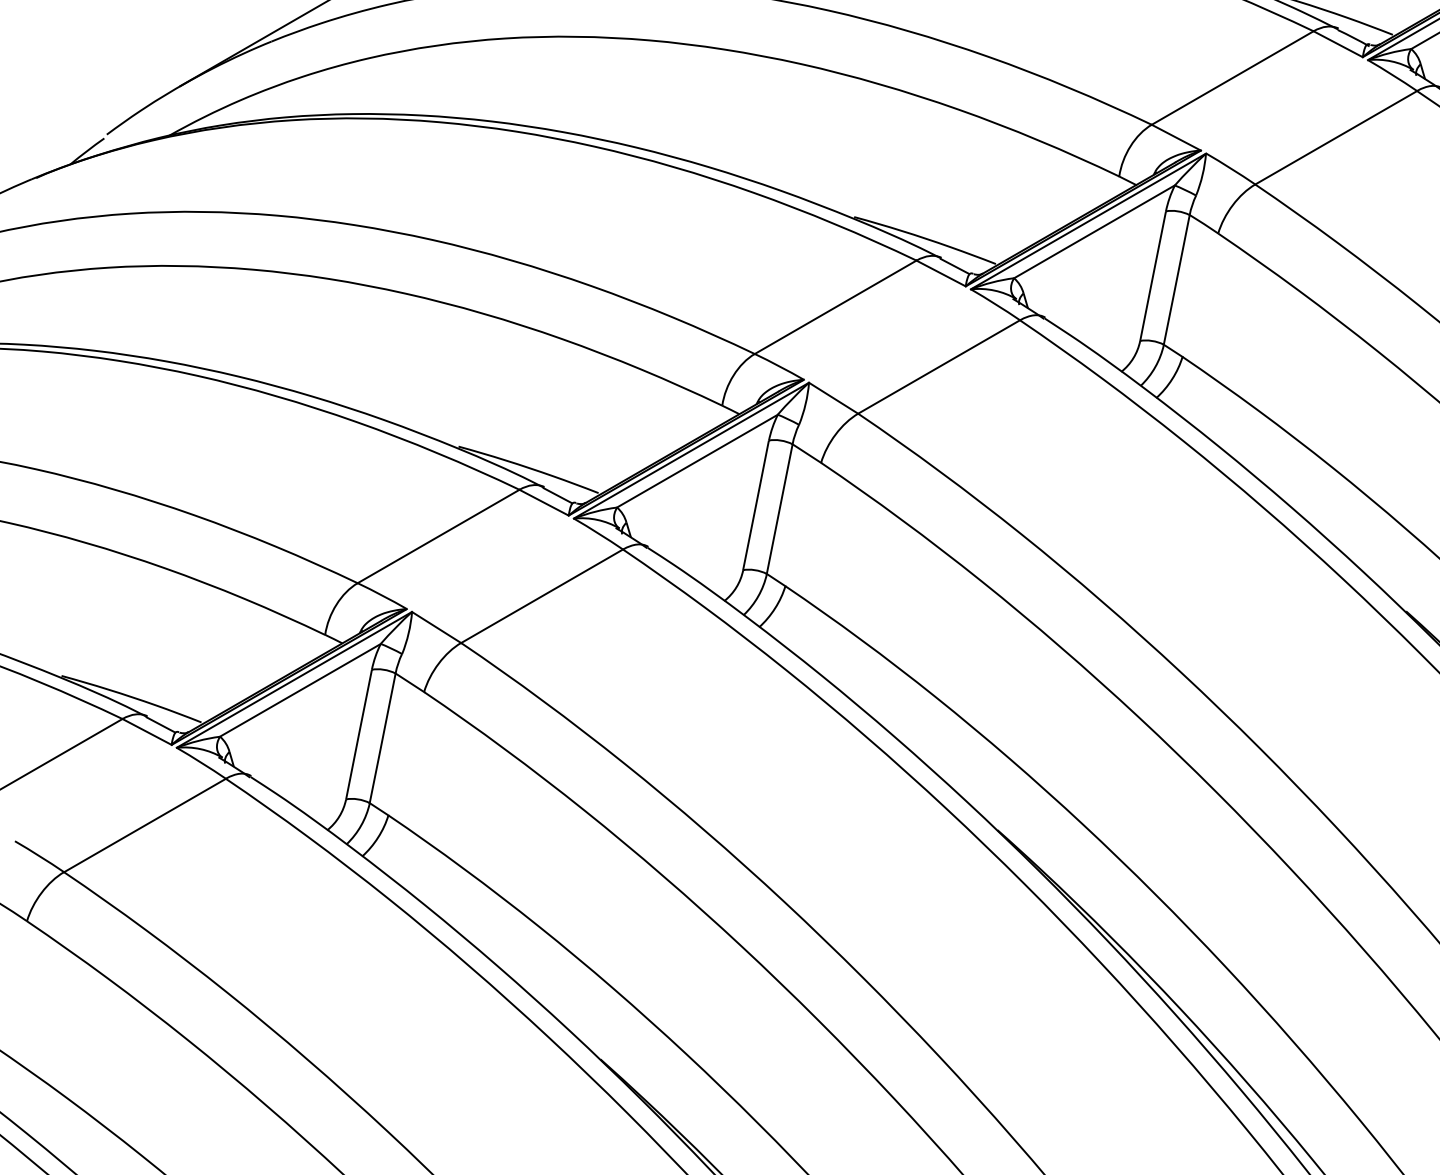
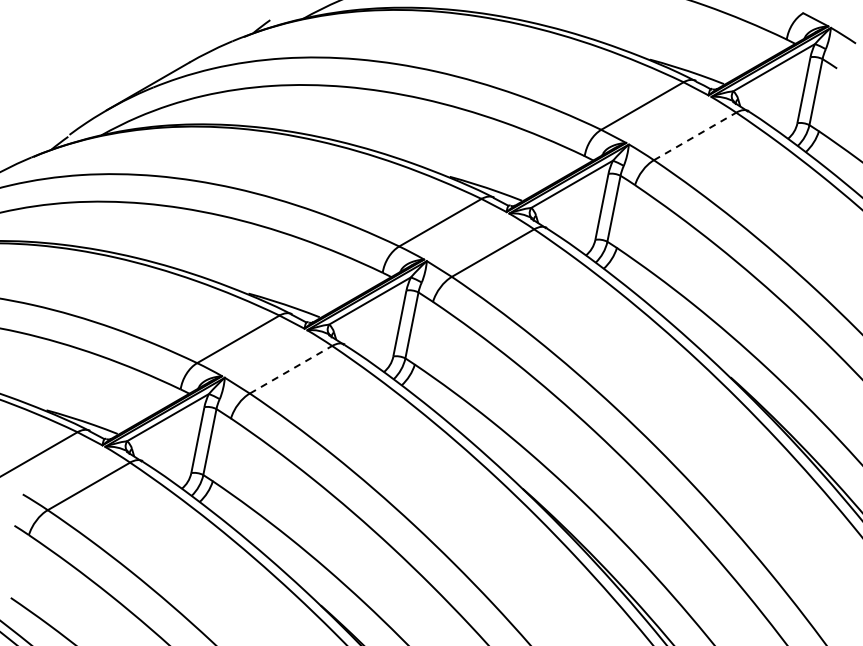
line: (1336, 137) -> (695, 136), solid -> dashed
line: (543, 595) -> (291, 369), solid -> dashed

